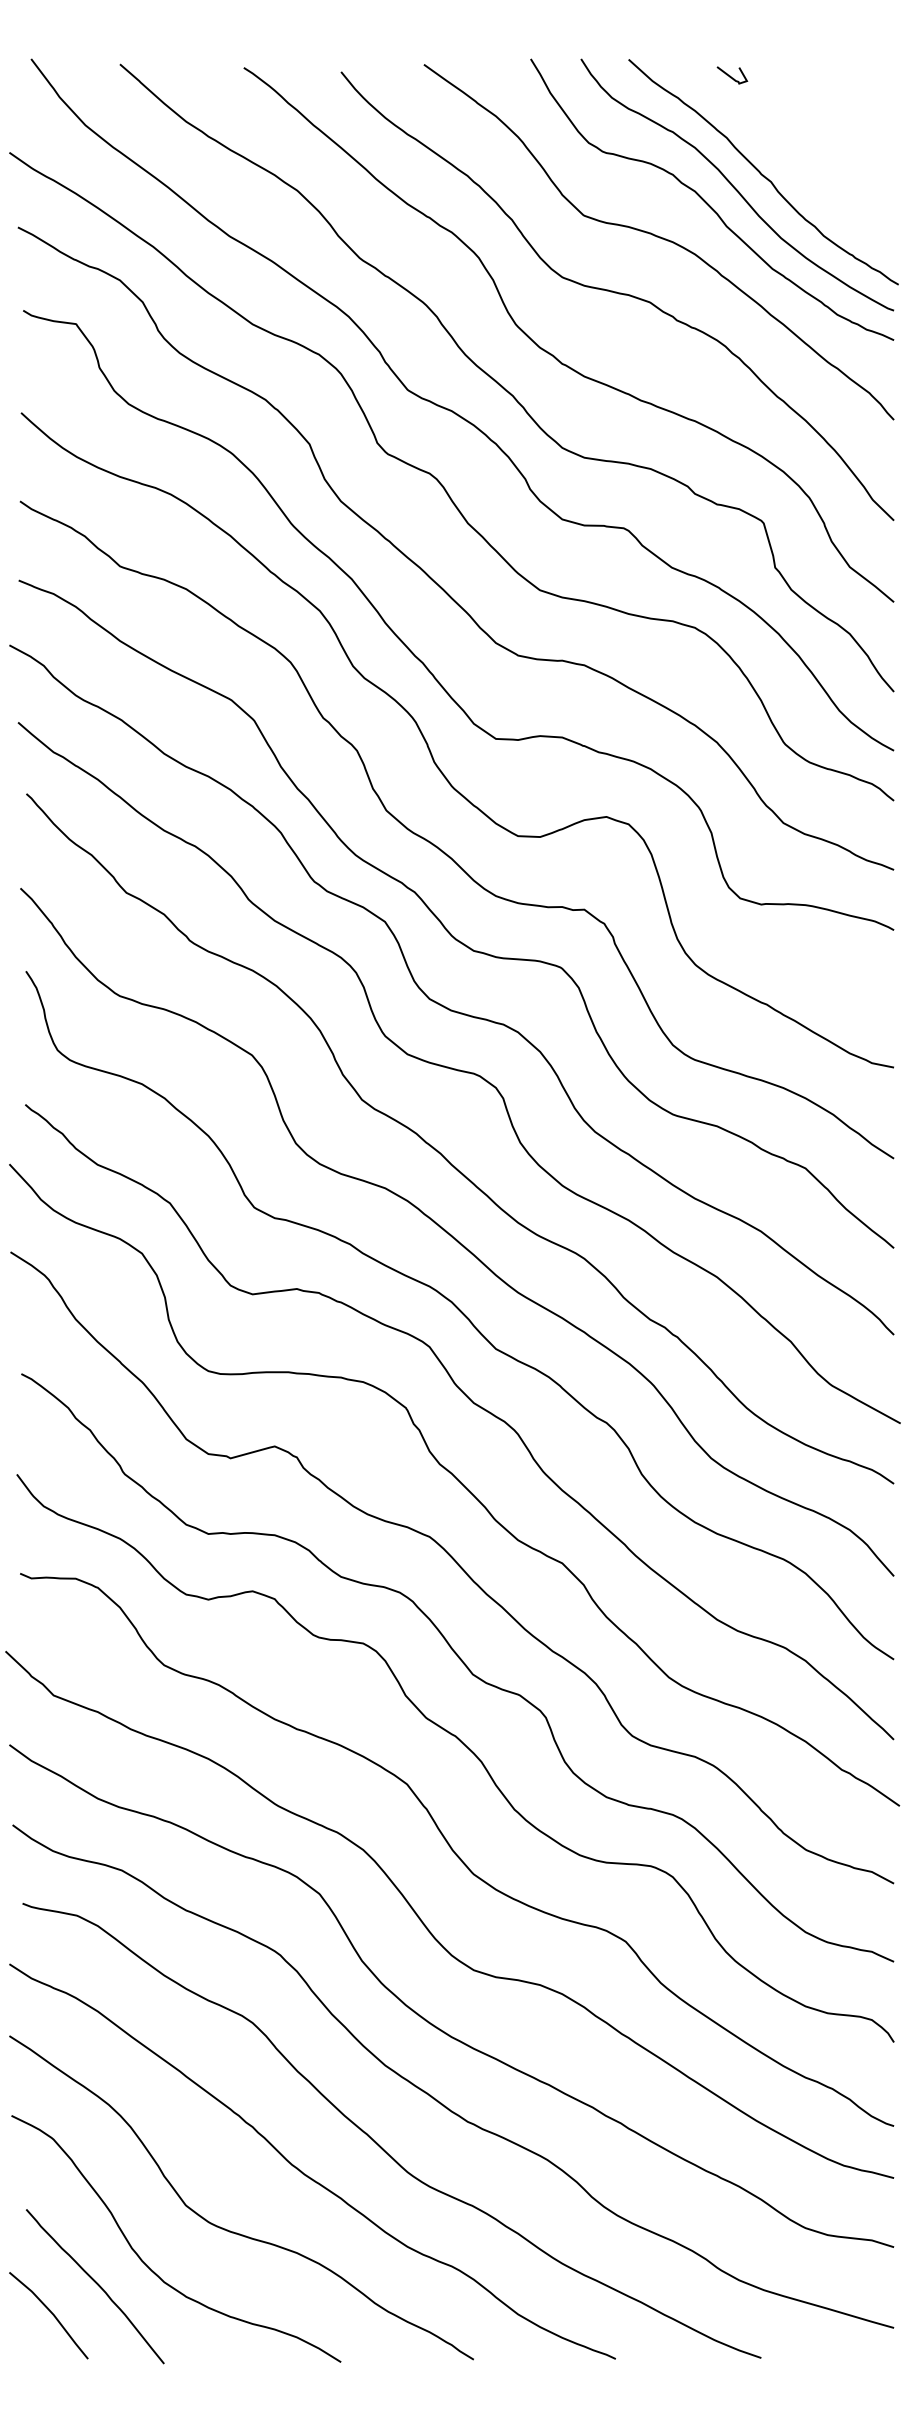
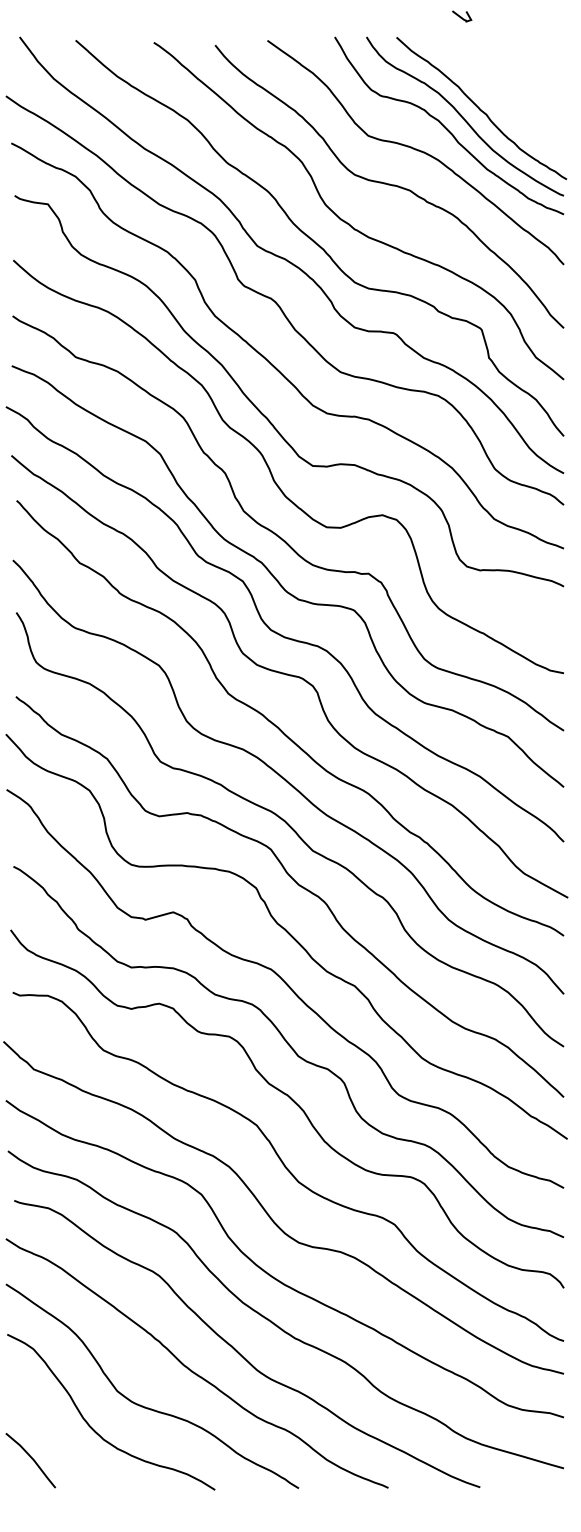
curve: (731, 75) -> (461, 16), moved
curve: (97, 2286) -> (61, 1442), removed

